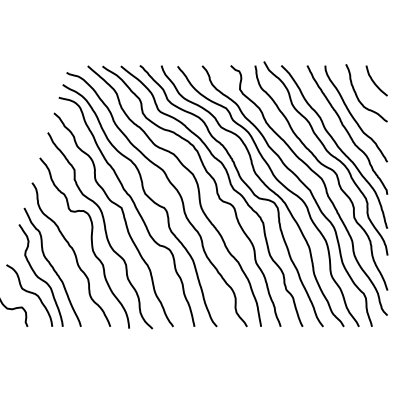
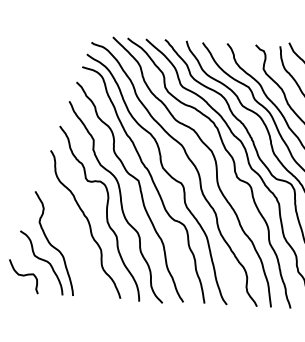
curve: (52, 266) -> (66, 235), removed

